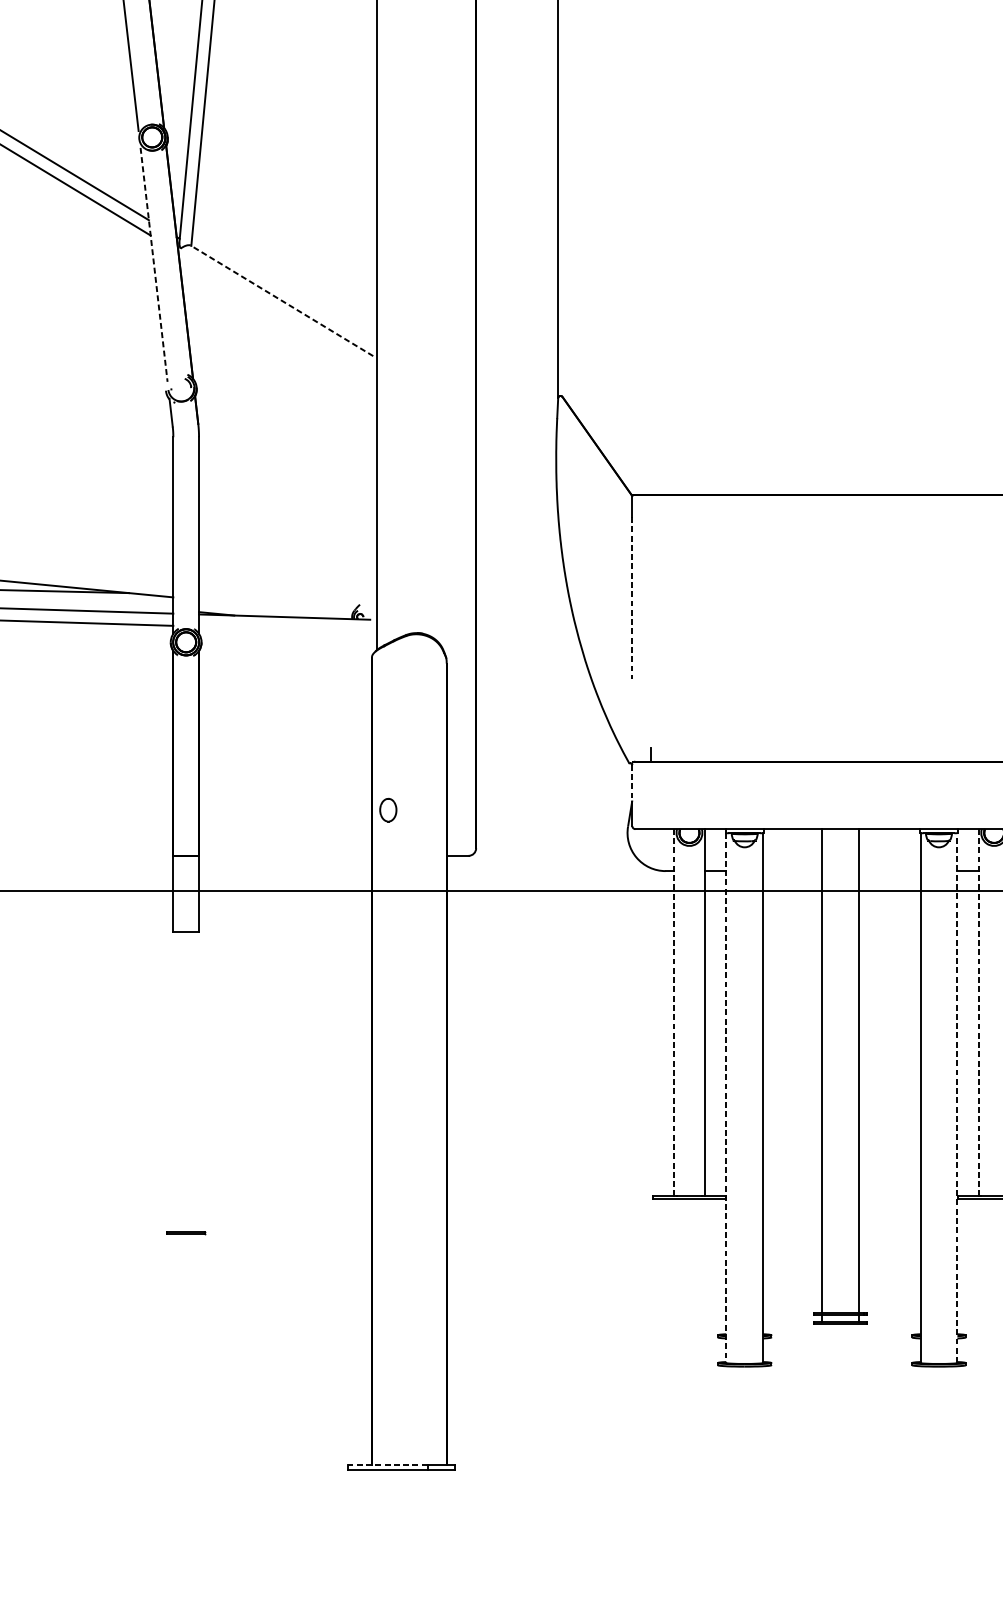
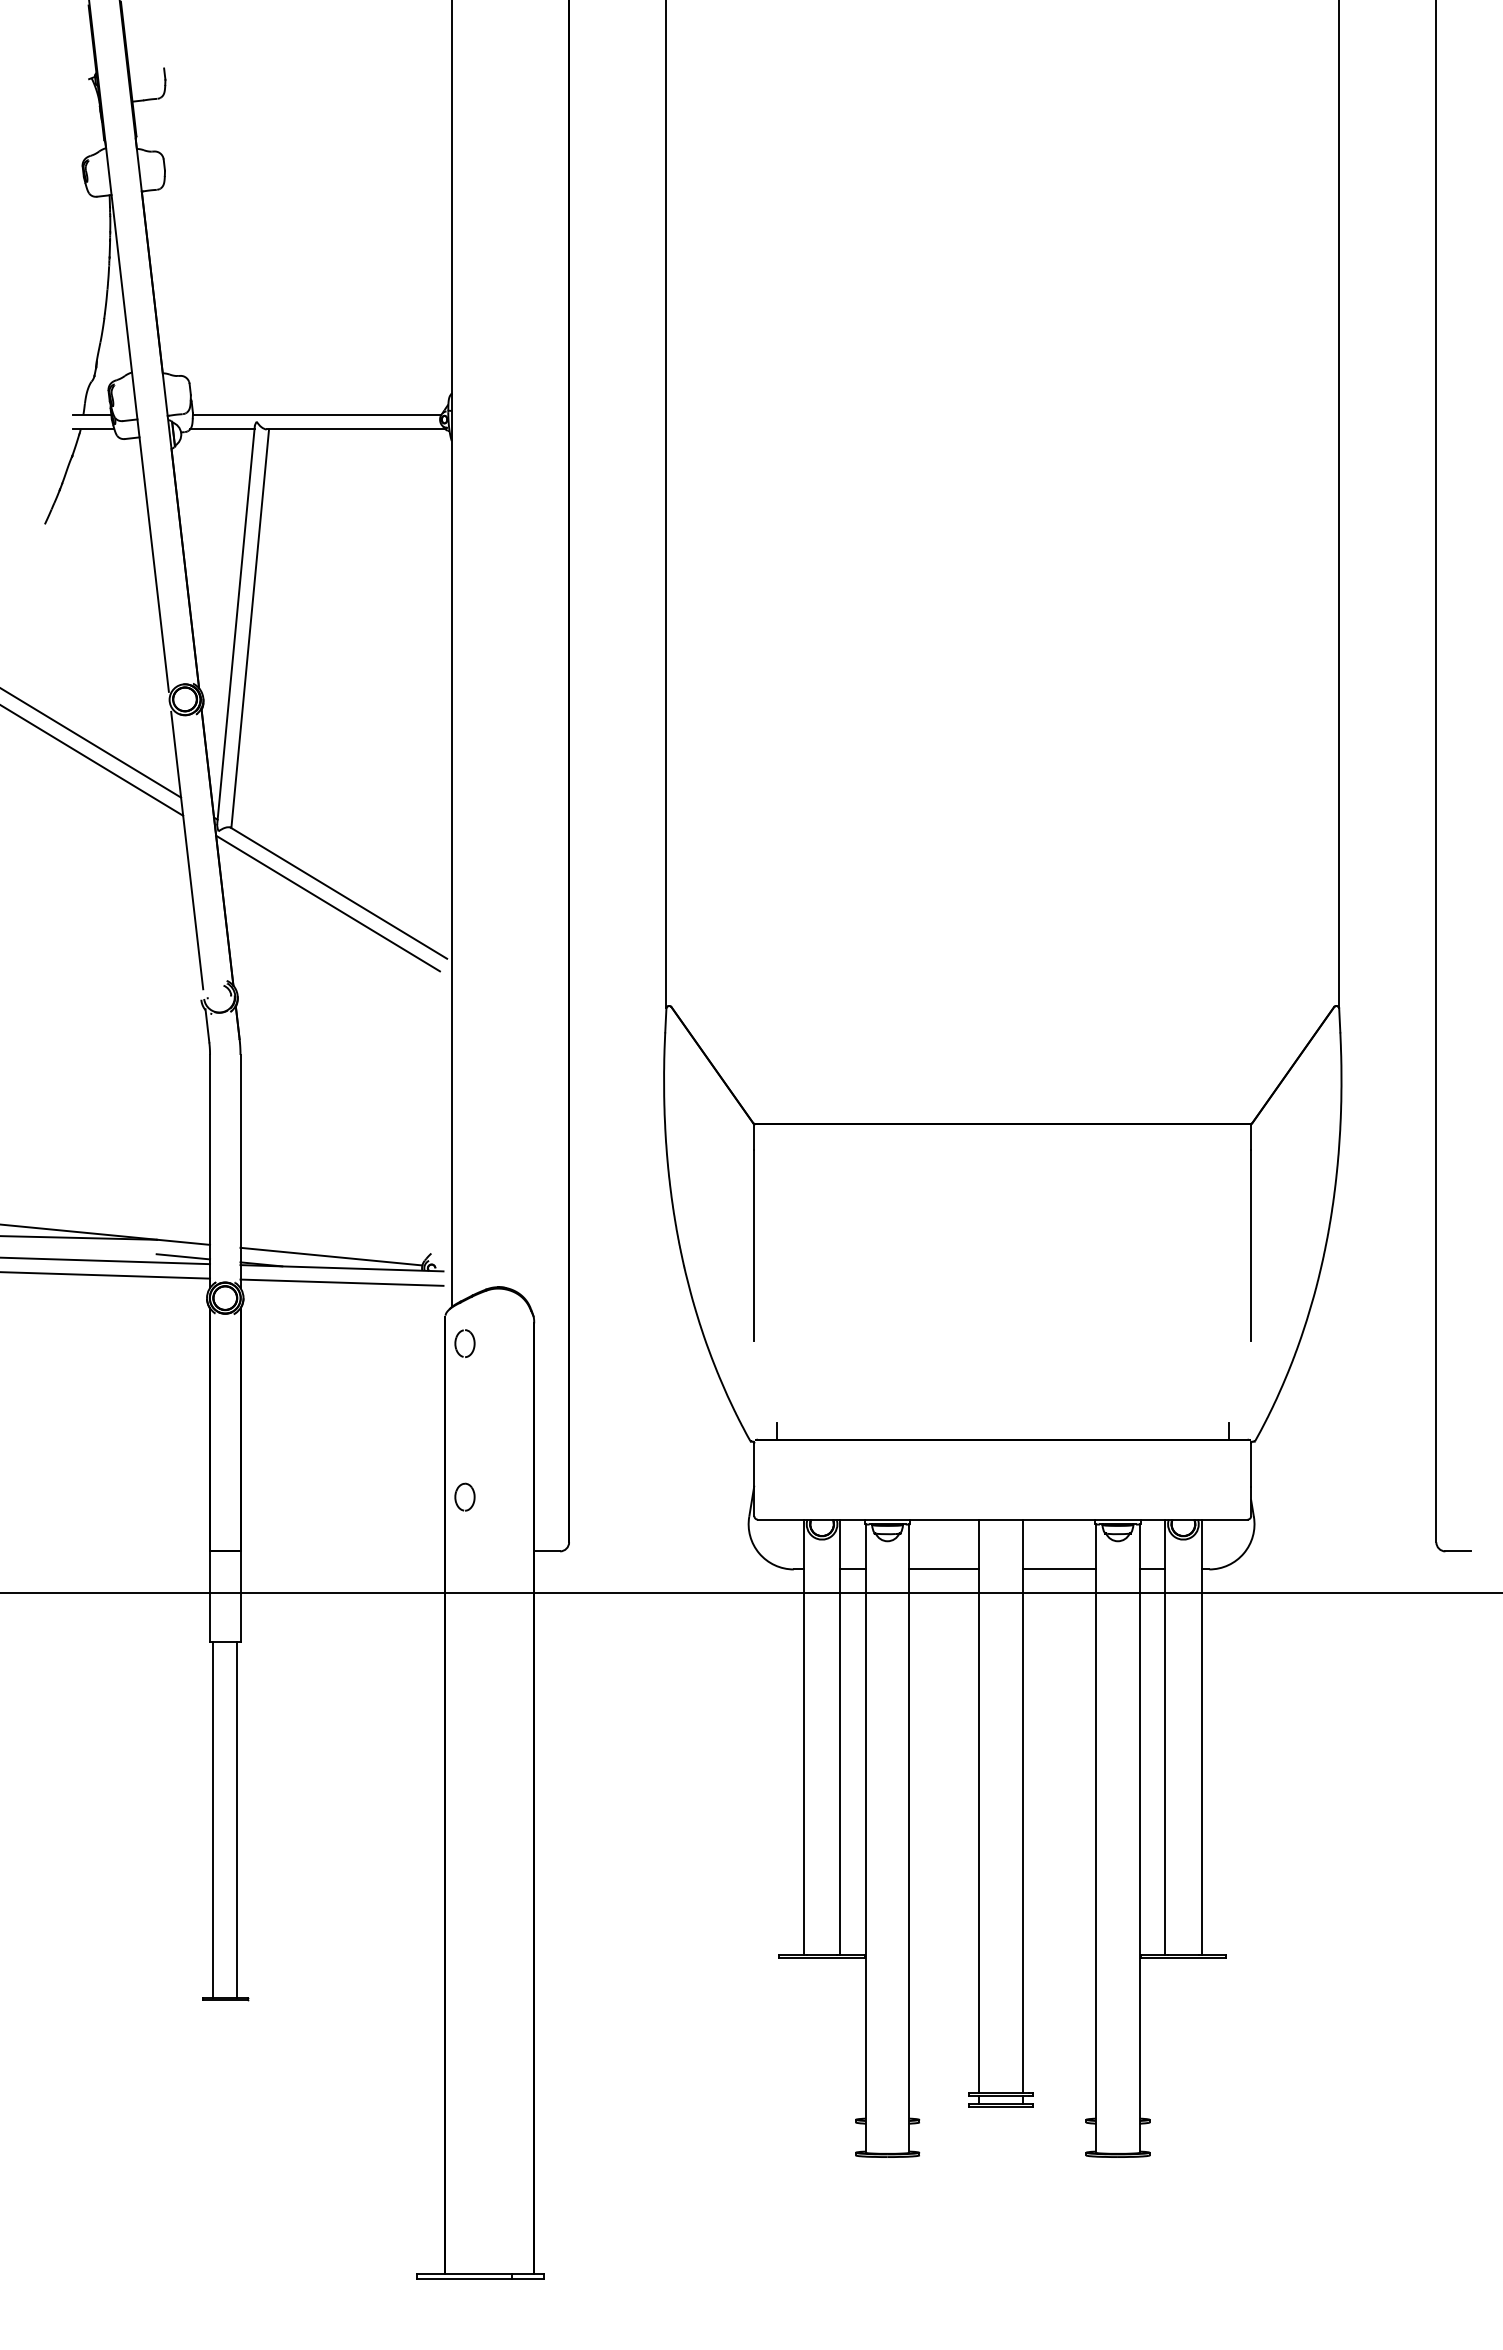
line: (154, 264) -> (187, 850), dashed -> solid
line: (281, 301) -> (338, 893), dashed -> solid
line: (272, 309) -> (327, 903), added
line: (632, 597) -> (754, 1245), dashed -> solid
line: (150, 607) -> (183, 1256), added
line: (275, 607) -> (331, 1256), added
line: (284, 629) -> (341, 1282), added
part: (381, 680) -> (456, 1343), added
line: (632, 783) -> (754, 1465), dashed -> solid
line: (792, 871) -> (944, 1569), added
line: (889, 871) -> (1059, 1569), added
line: (674, 1012) -> (804, 1737), dashed -> solid
line: (979, 1012) -> (1165, 1737), dashed -> solid
line: (176, 1081) -> (213, 1819), added
line: (196, 1081) -> (237, 1819), added
line: (957, 1097) -> (1139, 1838), dashed -> solid
line: (726, 1098) -> (865, 1839), dashed -> solid
line: (387, 1465) -> (464, 2274), dashed -> solid

